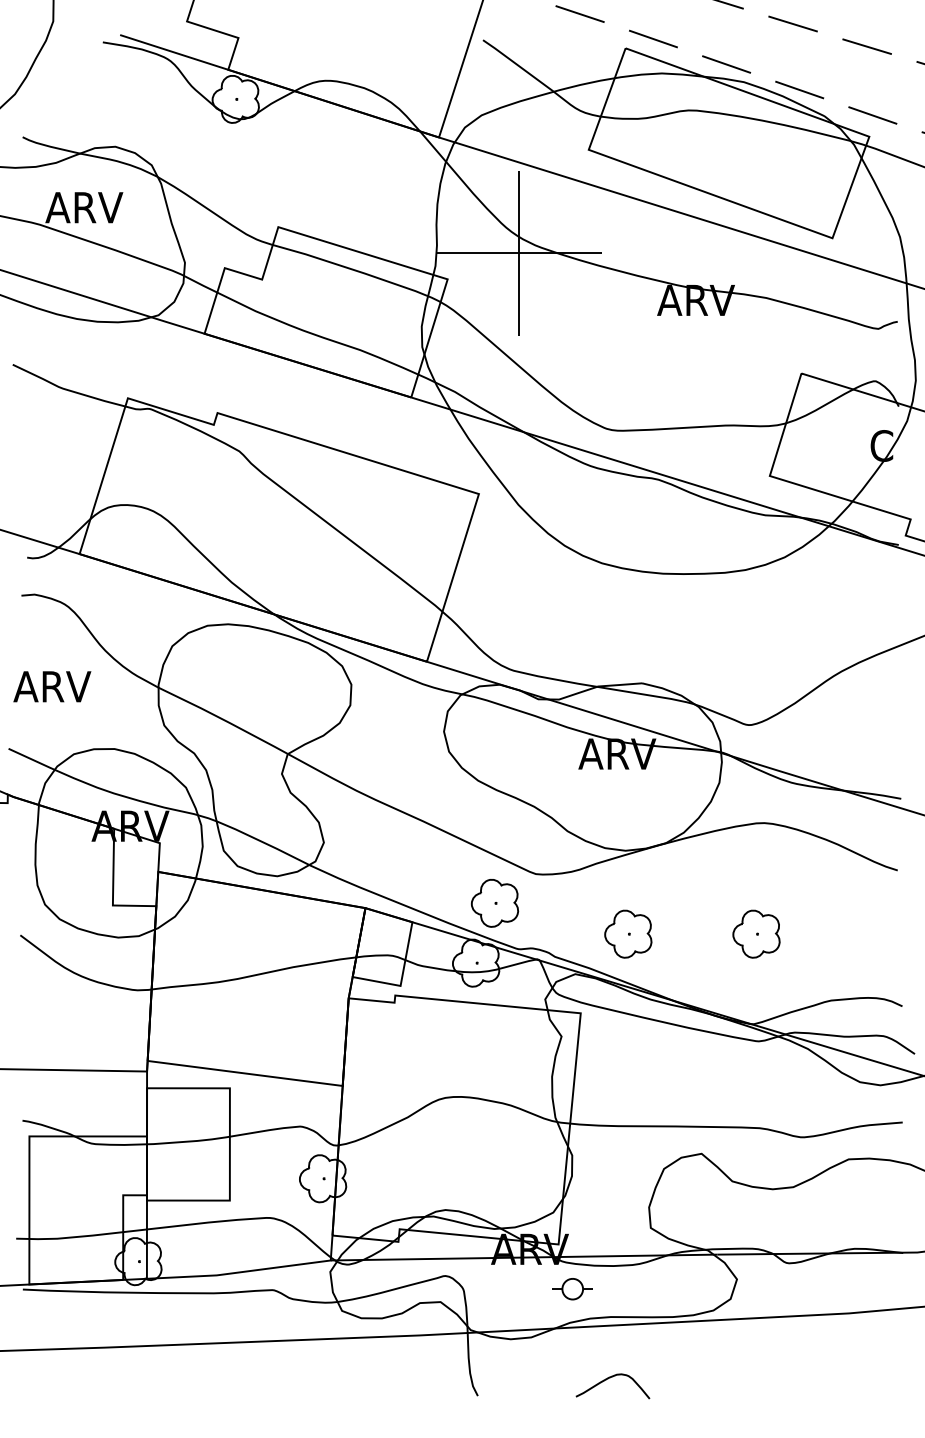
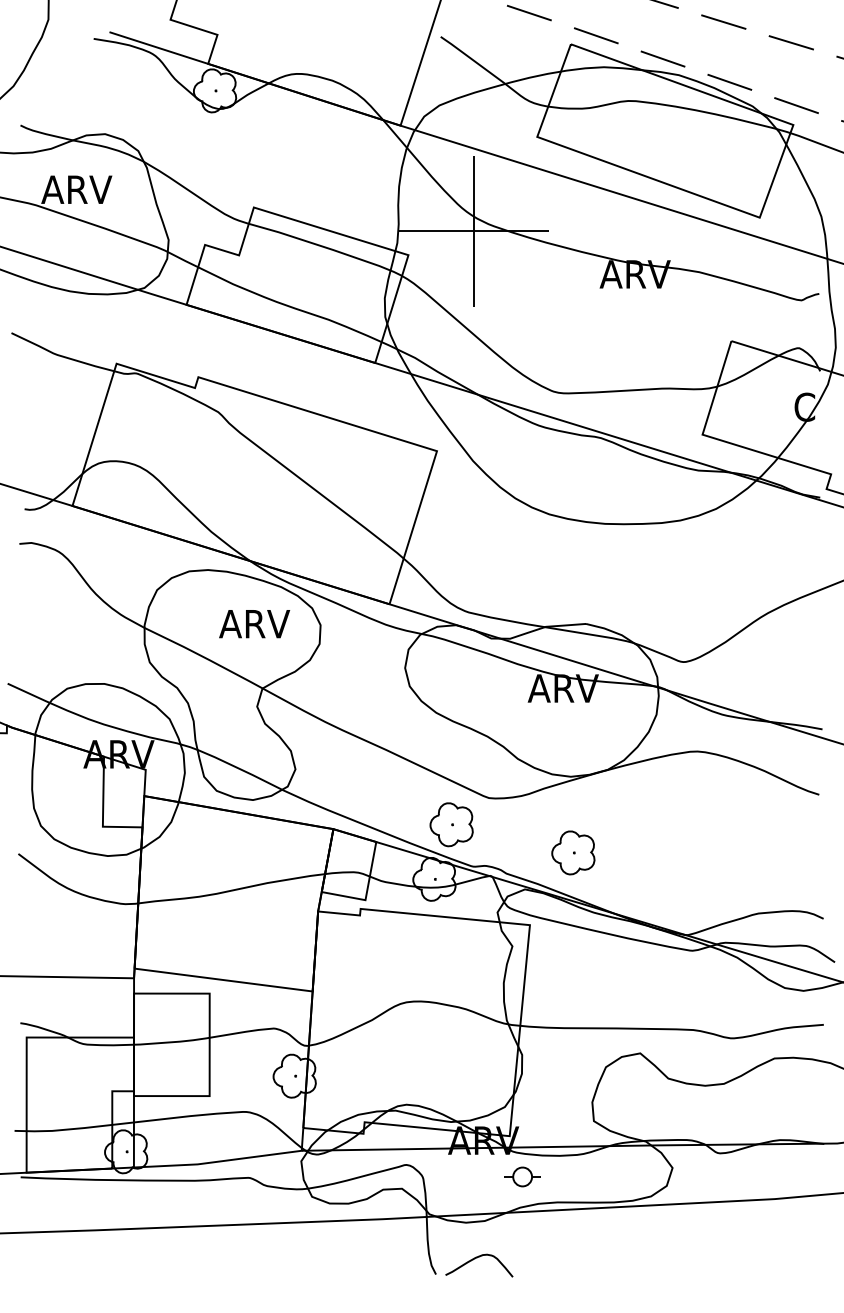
text: (52, 687) -> (254, 624), moved
part: (756, 933) -> (690, 852), removed
curve: (608, 1379) -> (475, 1259), moved

